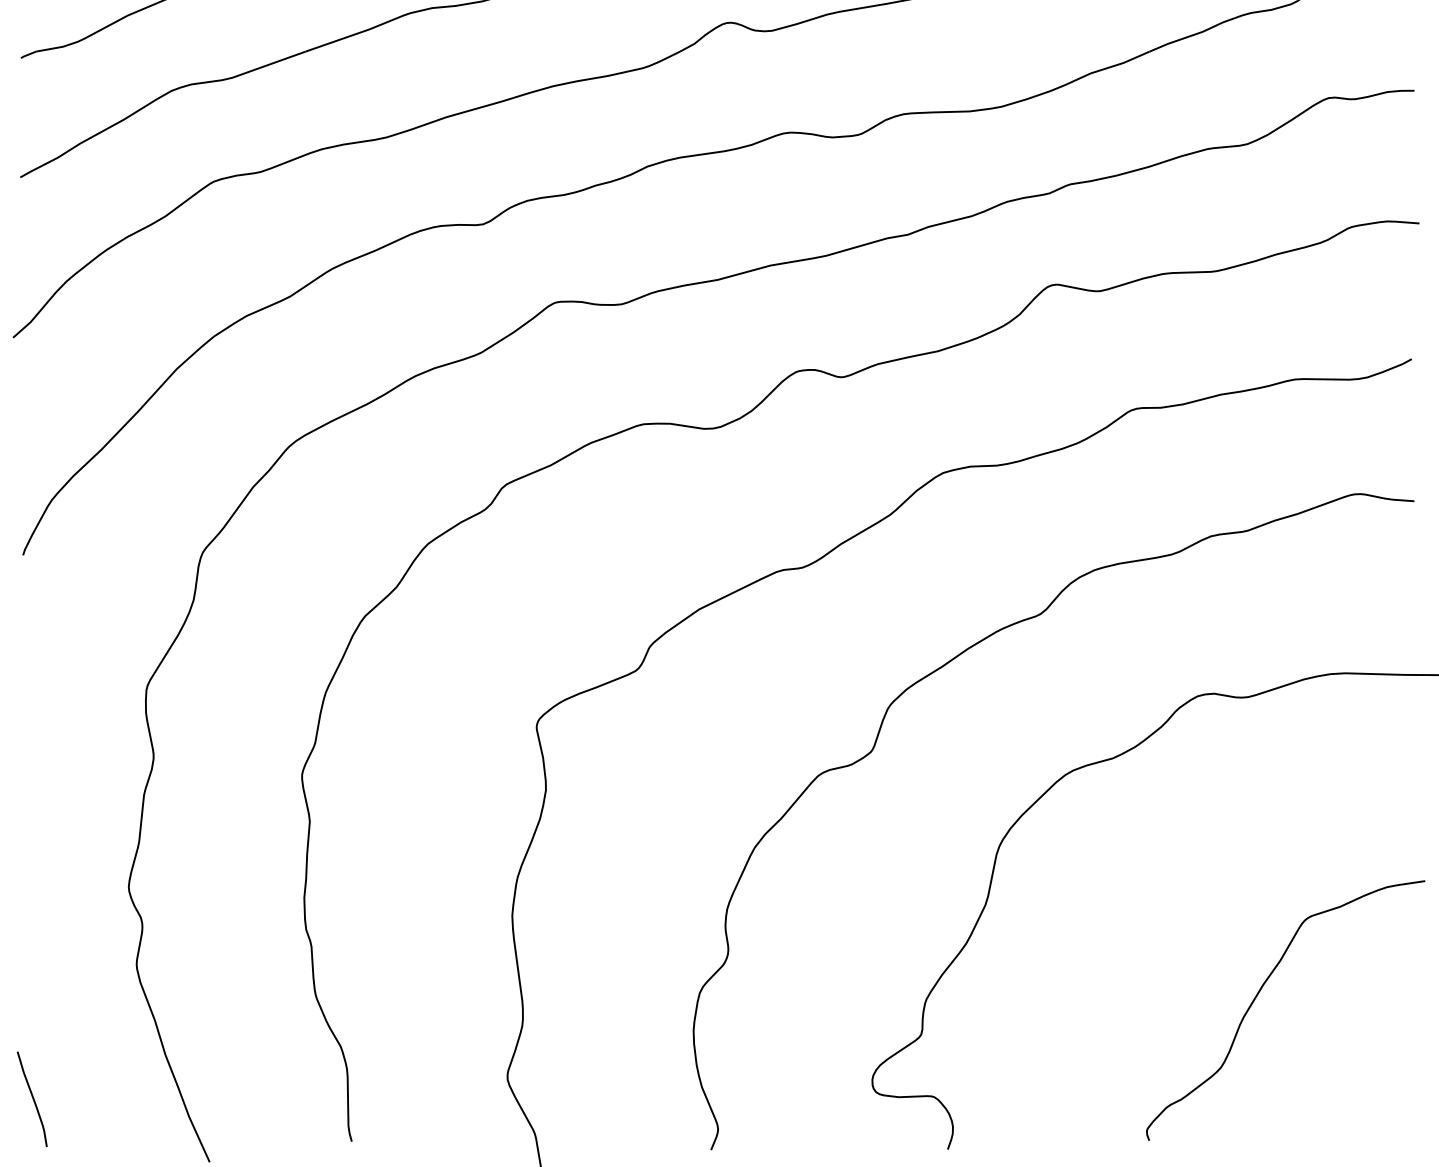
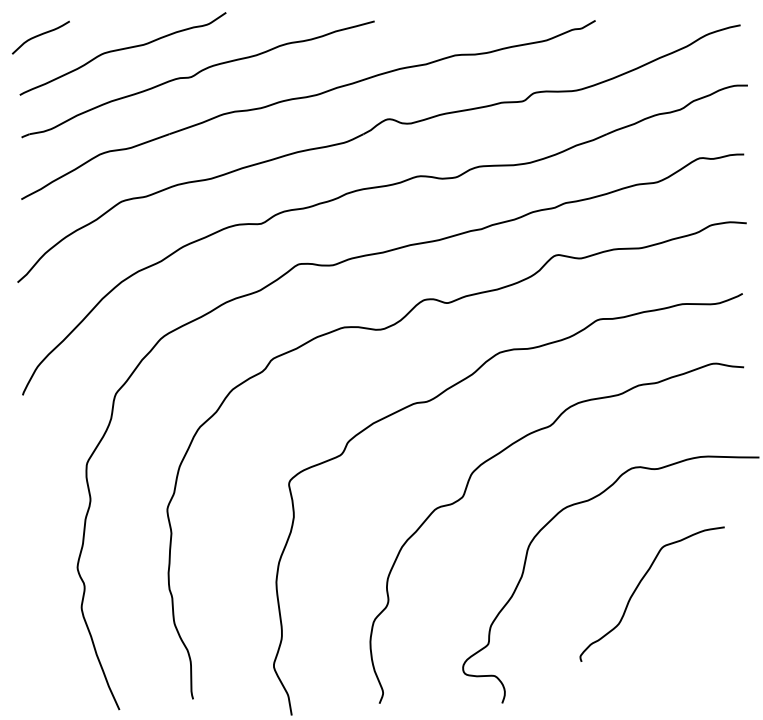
curve: (1260, 993) -> (639, 585), moved
curve: (32, 1099) -> (27, 677), removed

